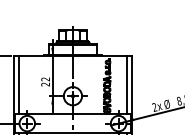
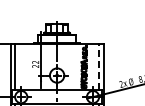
line: (126, 84) -> (99, 66), solid -> dashed

